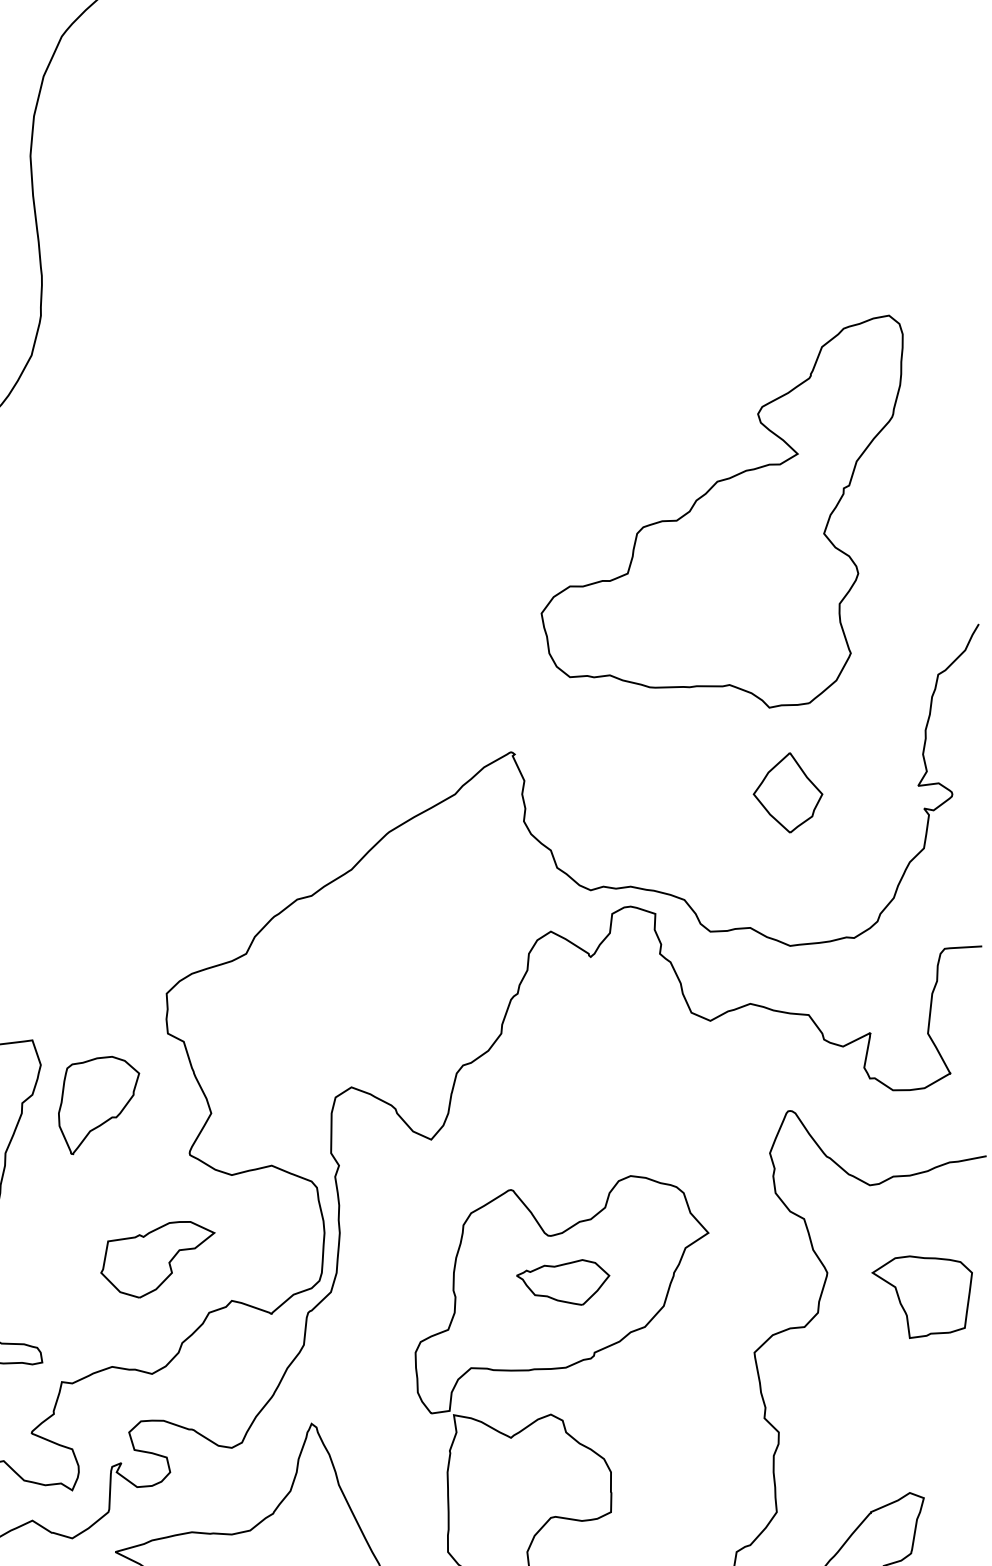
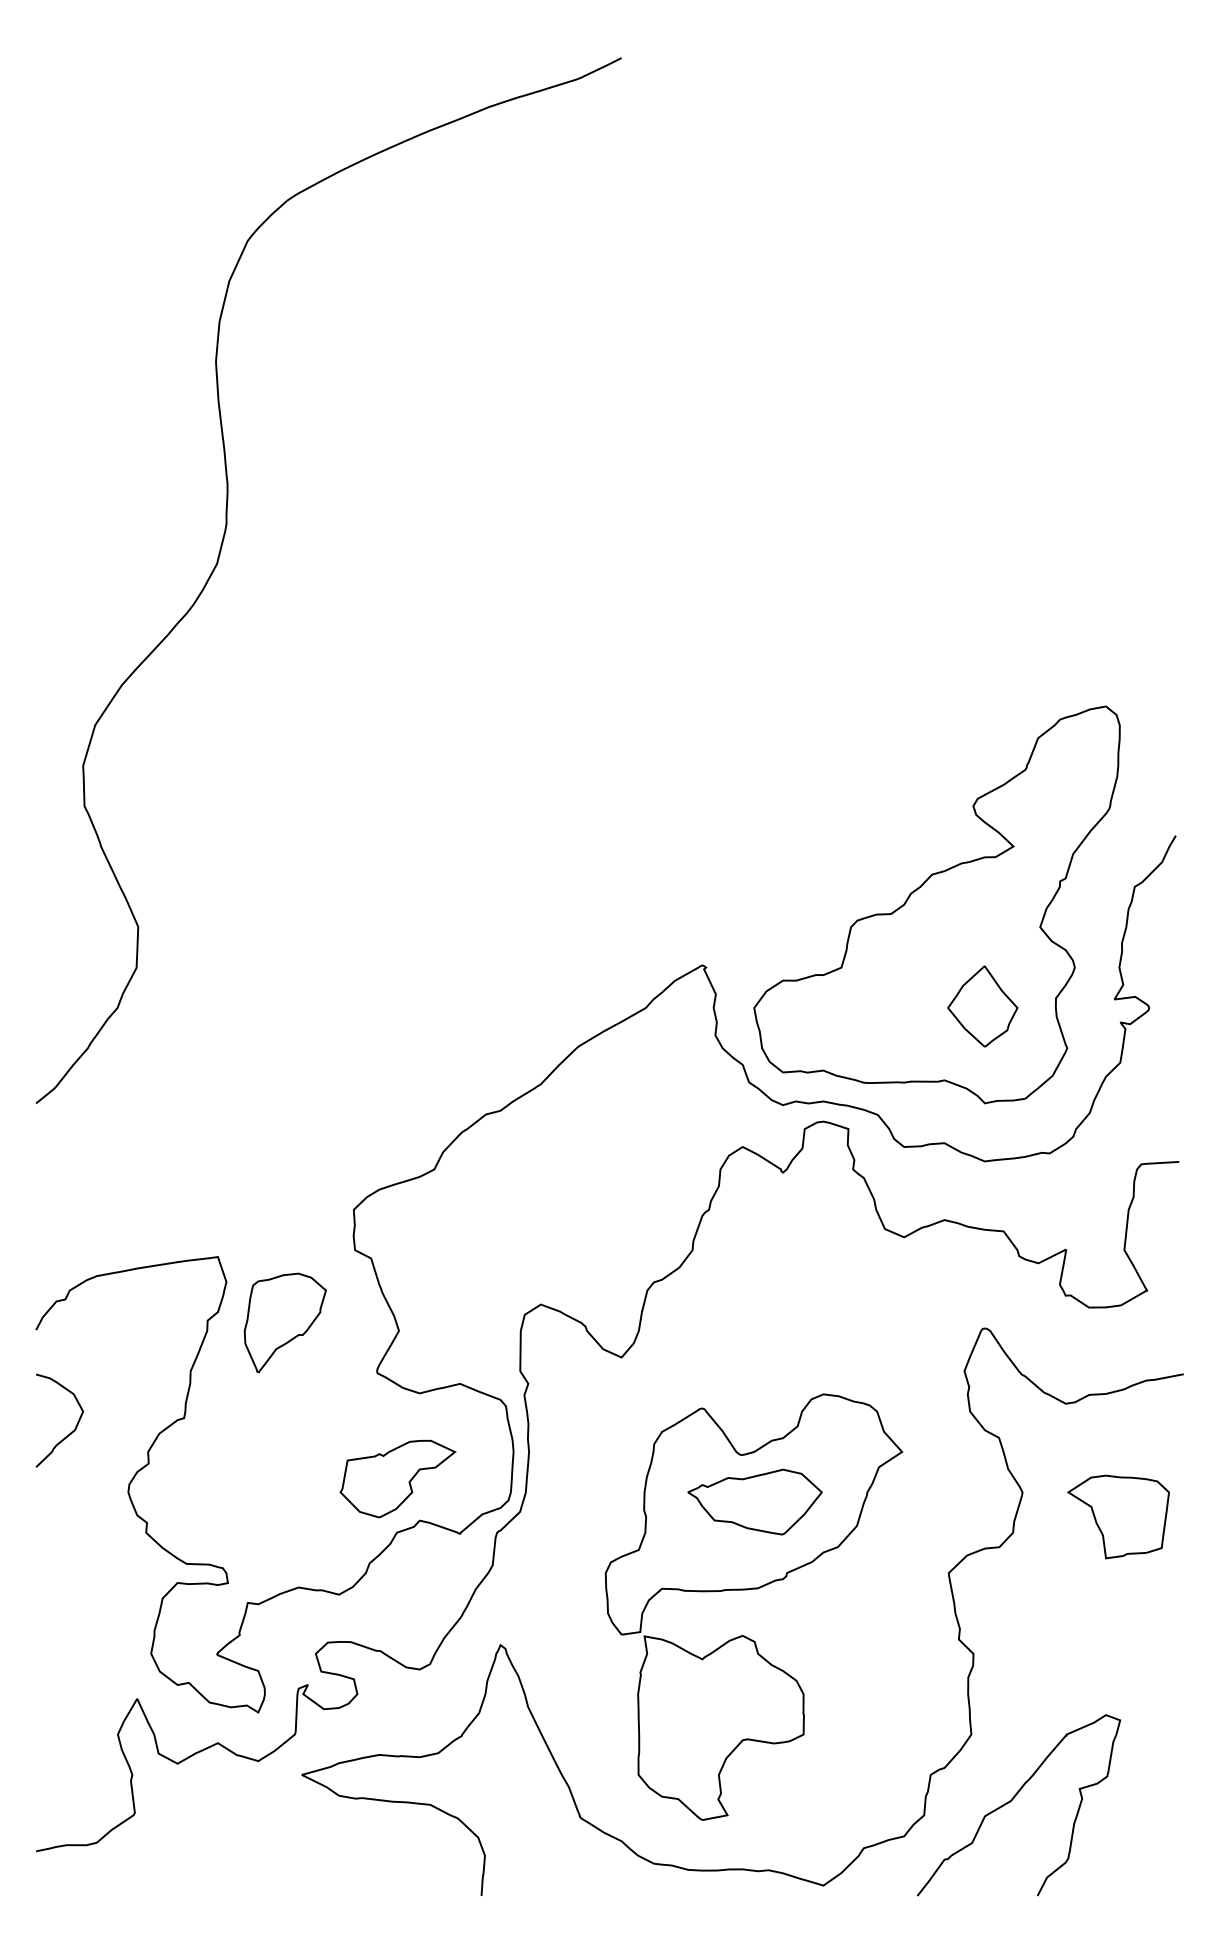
part: (721, 511) -> (936, 904), moved
part: (157, 1259) -> (397, 1478), moved
part: (562, 1281) -> (754, 1501), size x1.43

